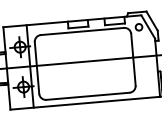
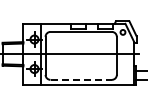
line: (88, 95) -> (81, 79), solid -> dashed

